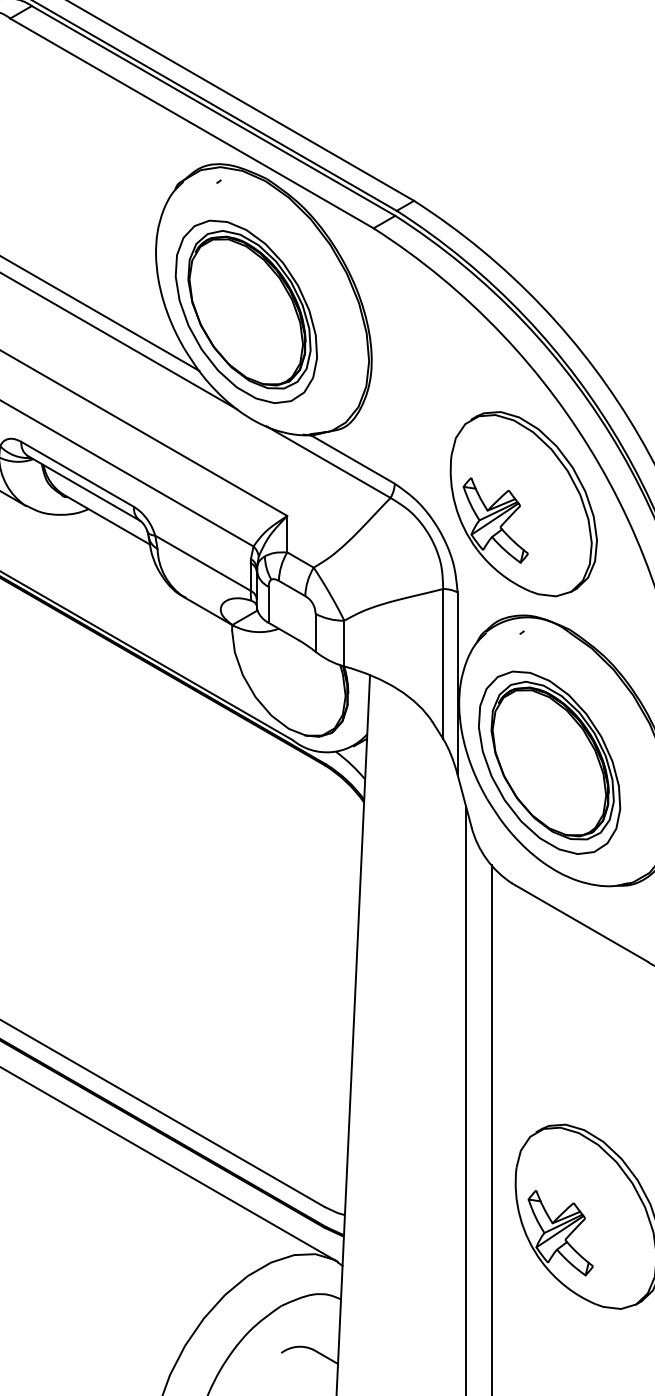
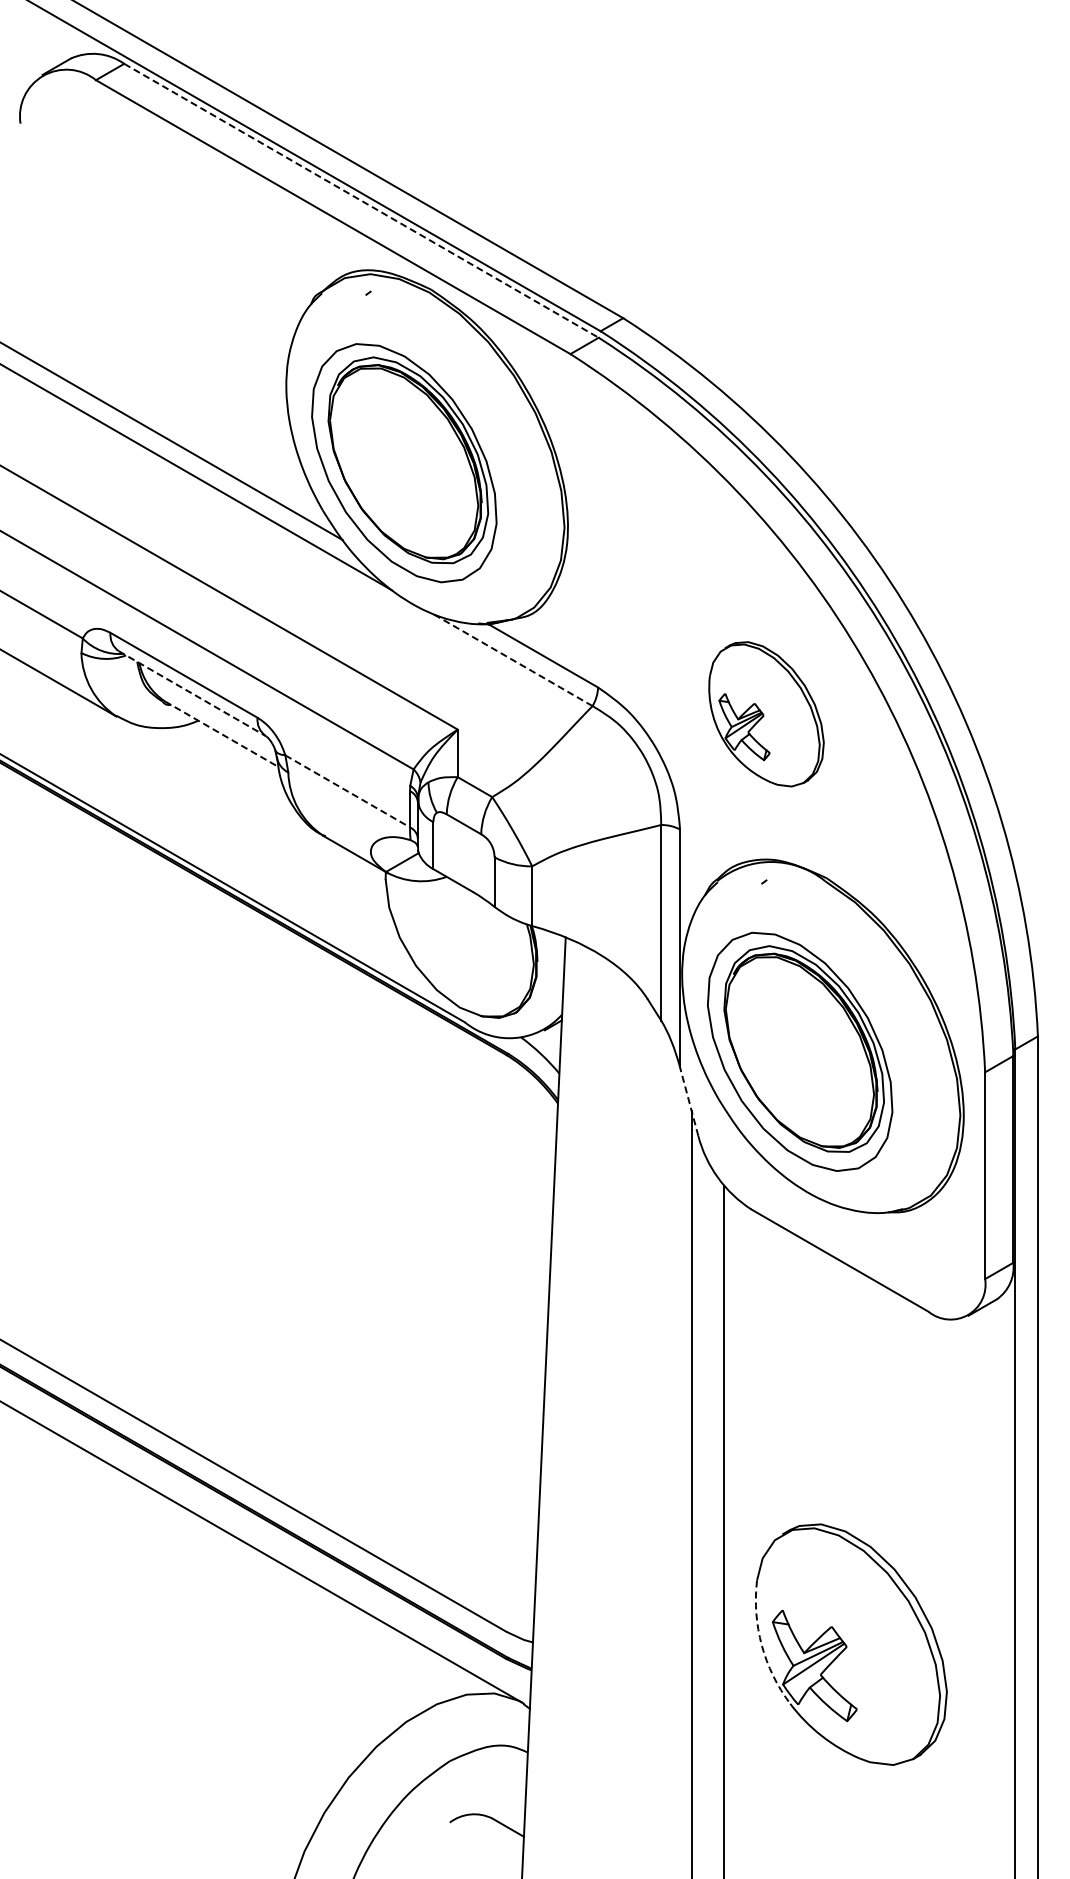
line: (213, 110) -> (361, 200), solid -> dashed
line: (328, 462) -> (511, 659), solid -> dashed
line: (84, 488) -> (192, 693), solid -> dashed
part: (523, 504) -> (766, 714), size x0.6
line: (106, 519) -> (221, 734), solid -> dashed
line: (202, 563) -> (347, 791), solid -> dashed
line: (464, 800) -> (689, 1101), solid -> dashed
arc: (519, 1217) -> (761, 1645), solid -> dashed

